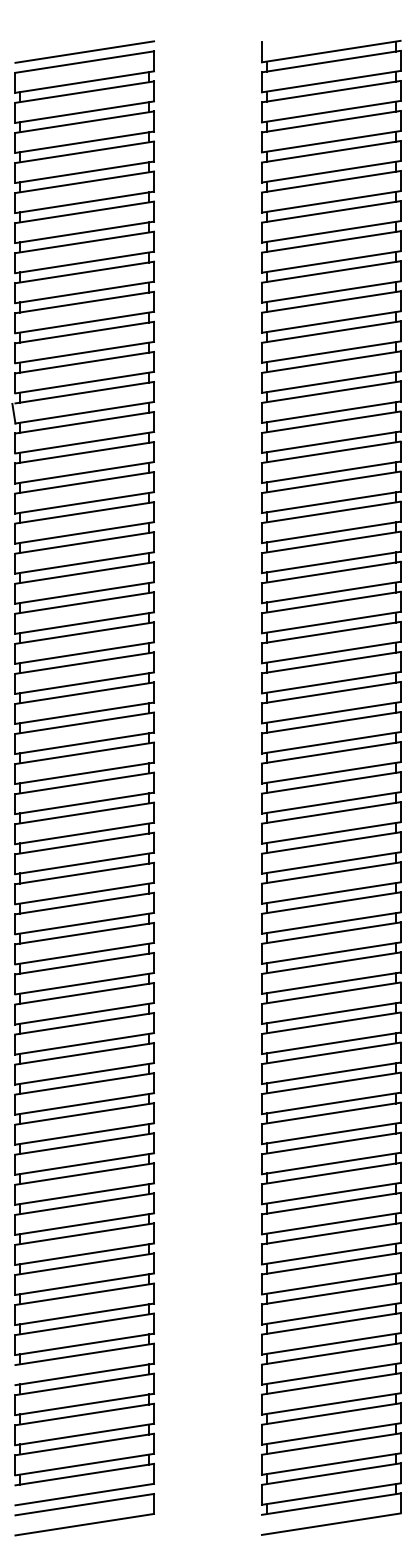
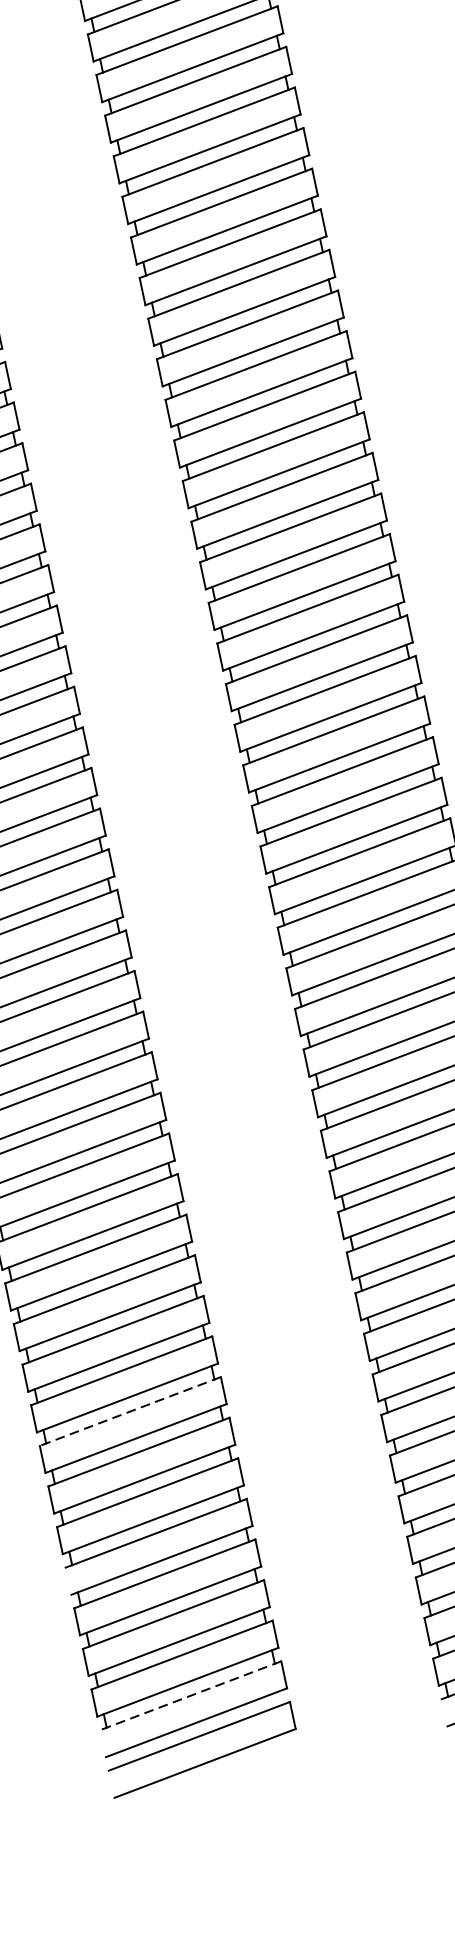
line: (84, 1264) -> (130, 1411), solid -> dashed
line: (84, 1474) -> (190, 1695), solid -> dashed

